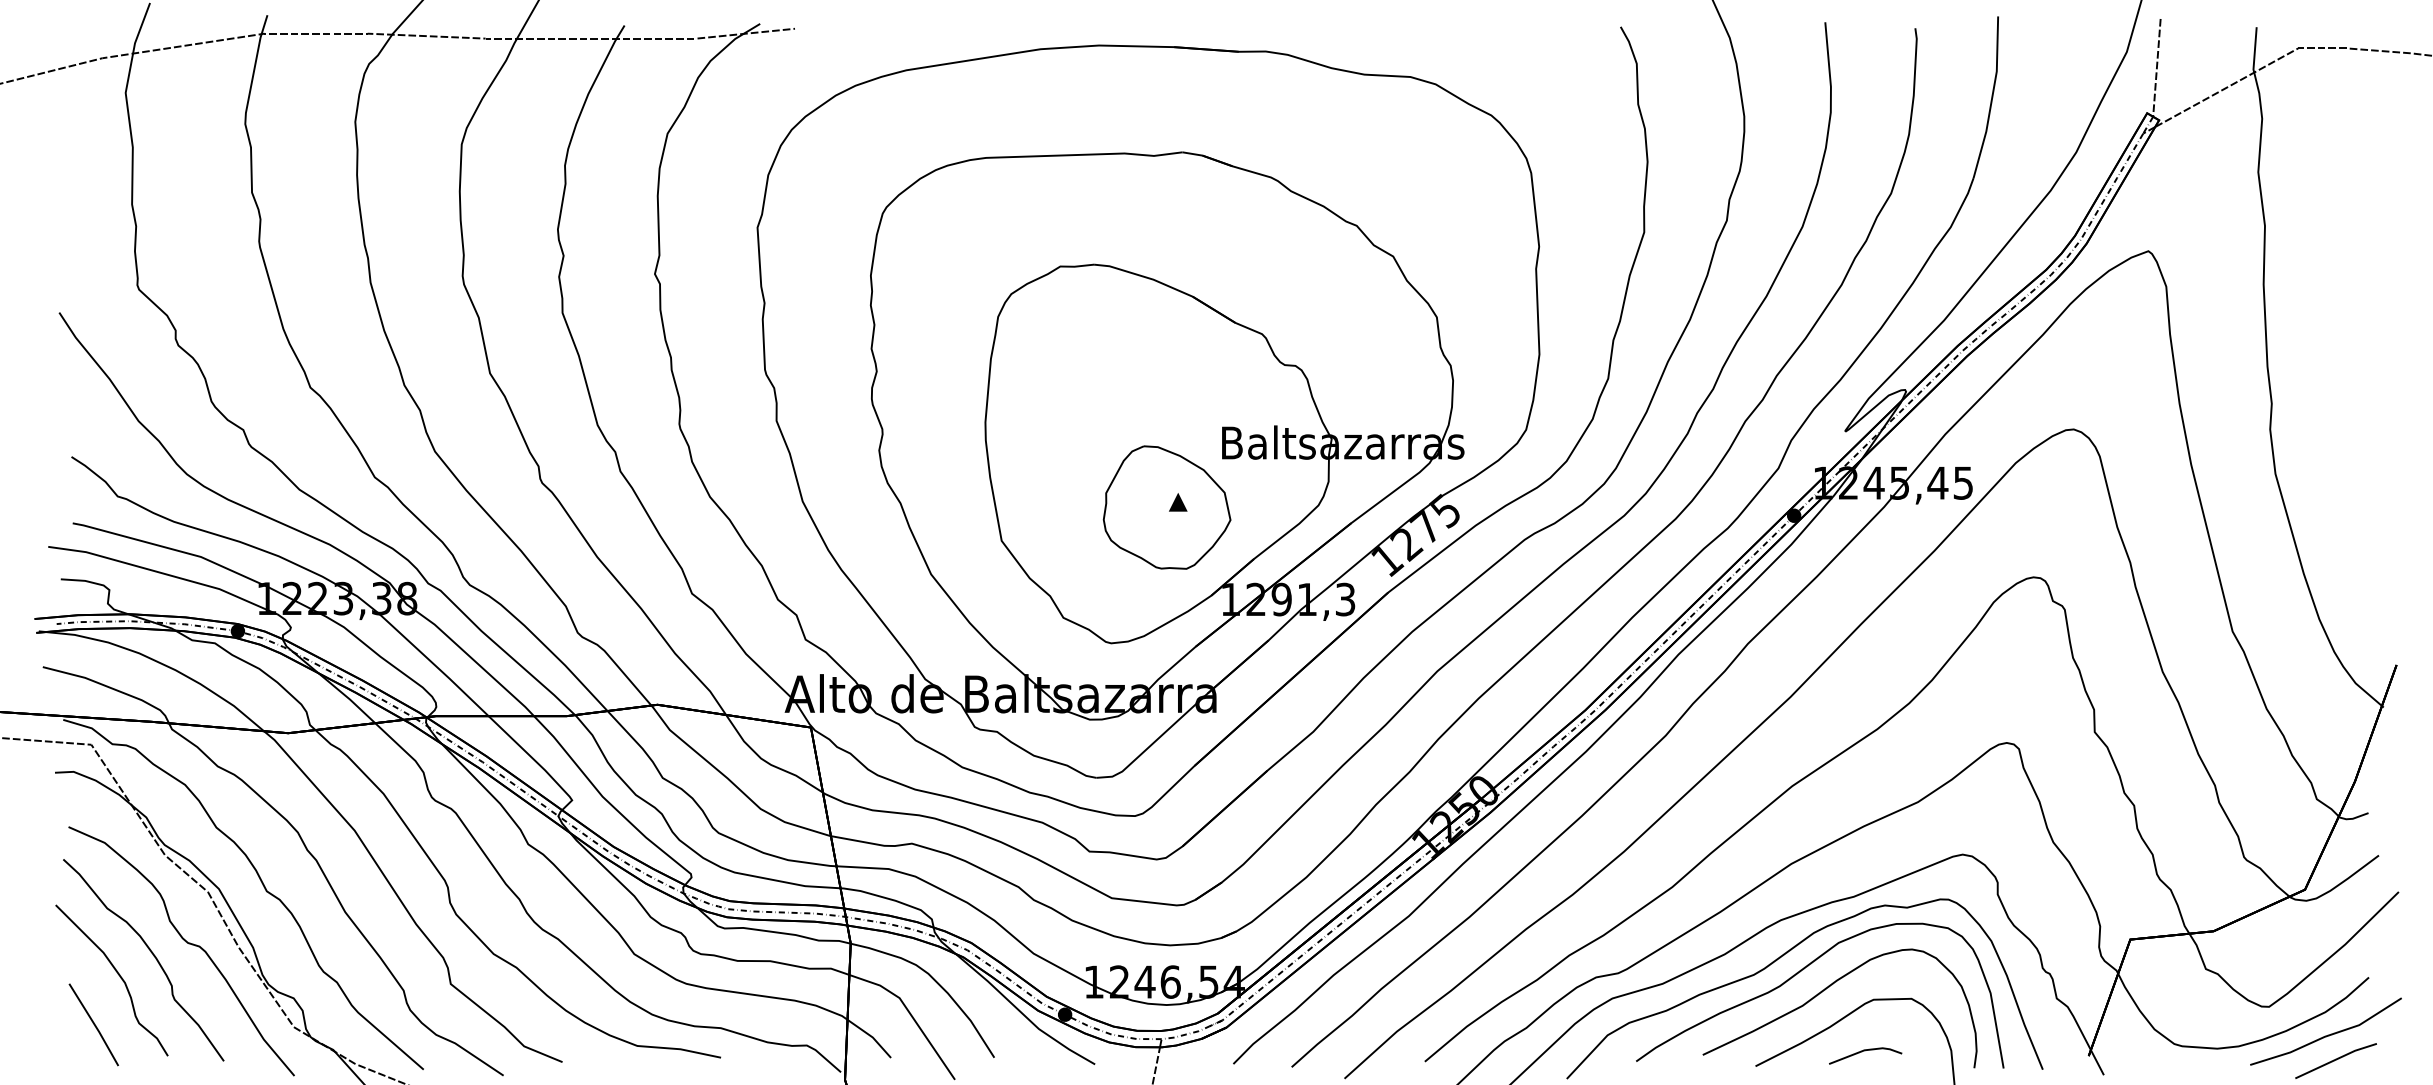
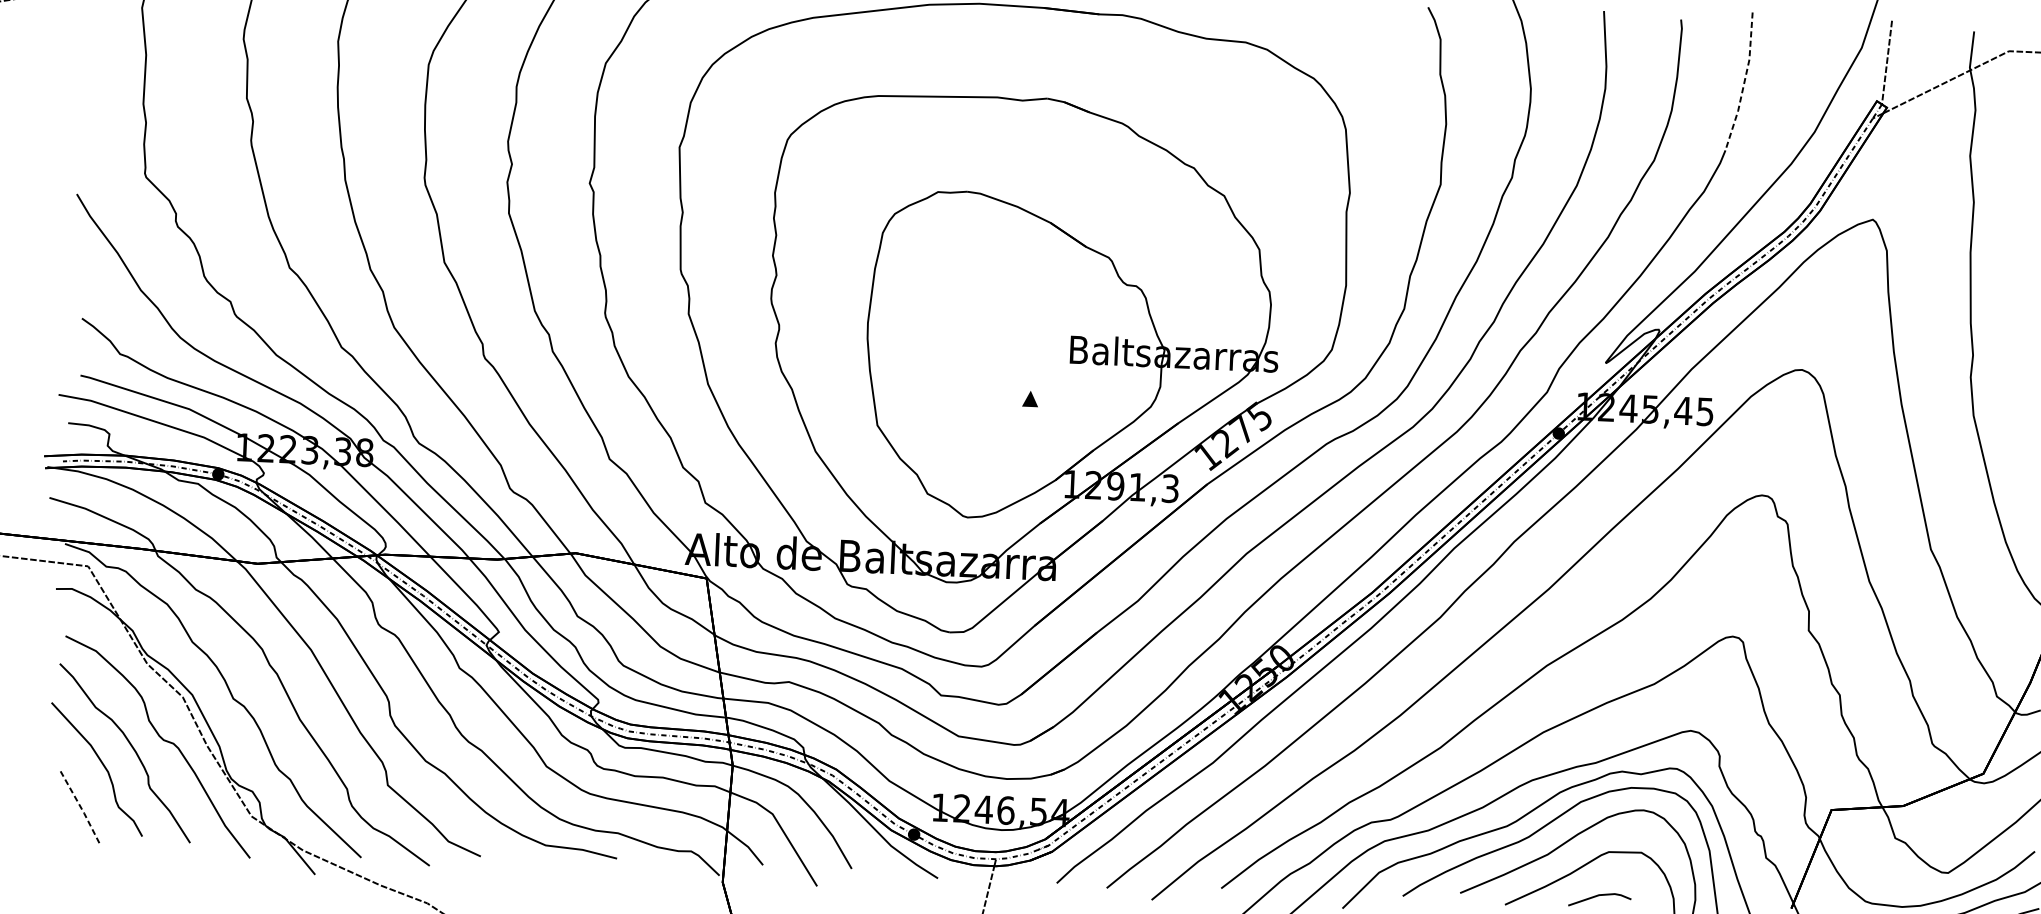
line: (1992, 98) -> (1744, 82), solid -> dashed
part: (1166, 507) -> (1020, 402), removed
line: (94, 1024) -> (80, 806), solid -> dashed

